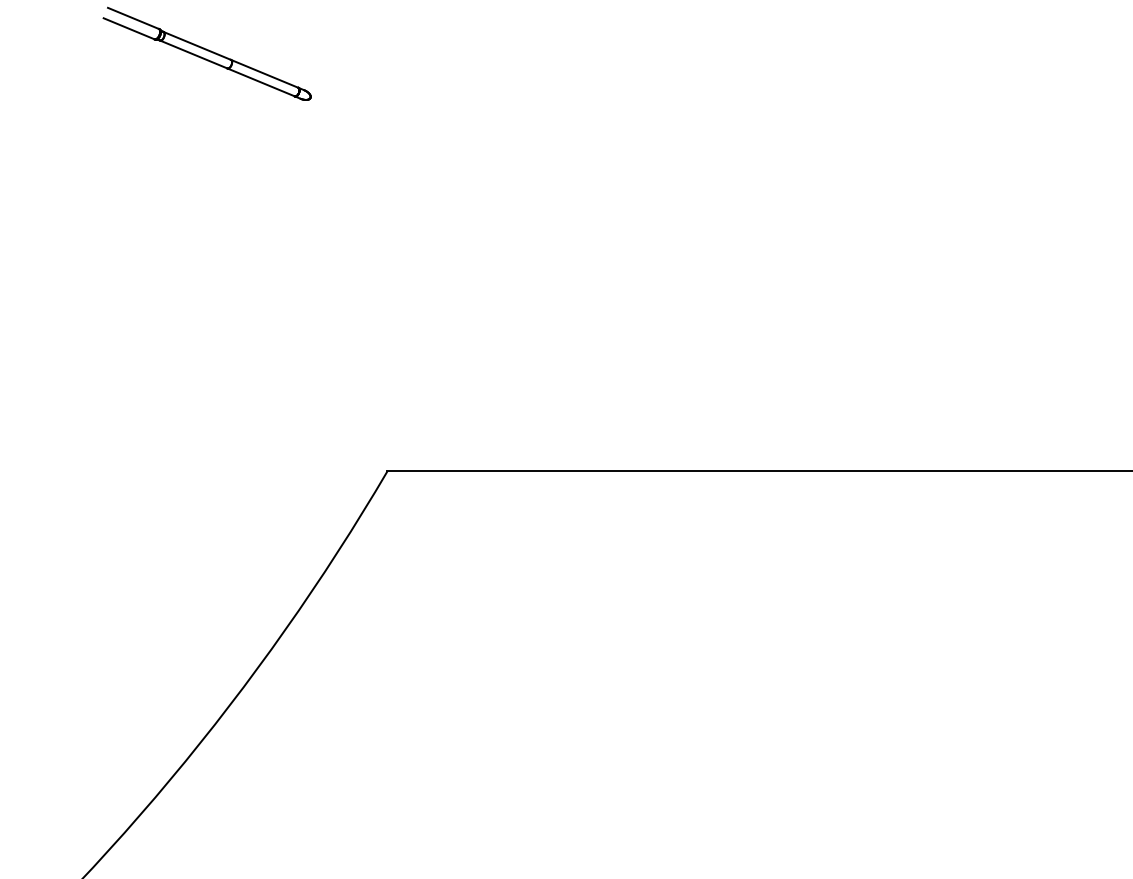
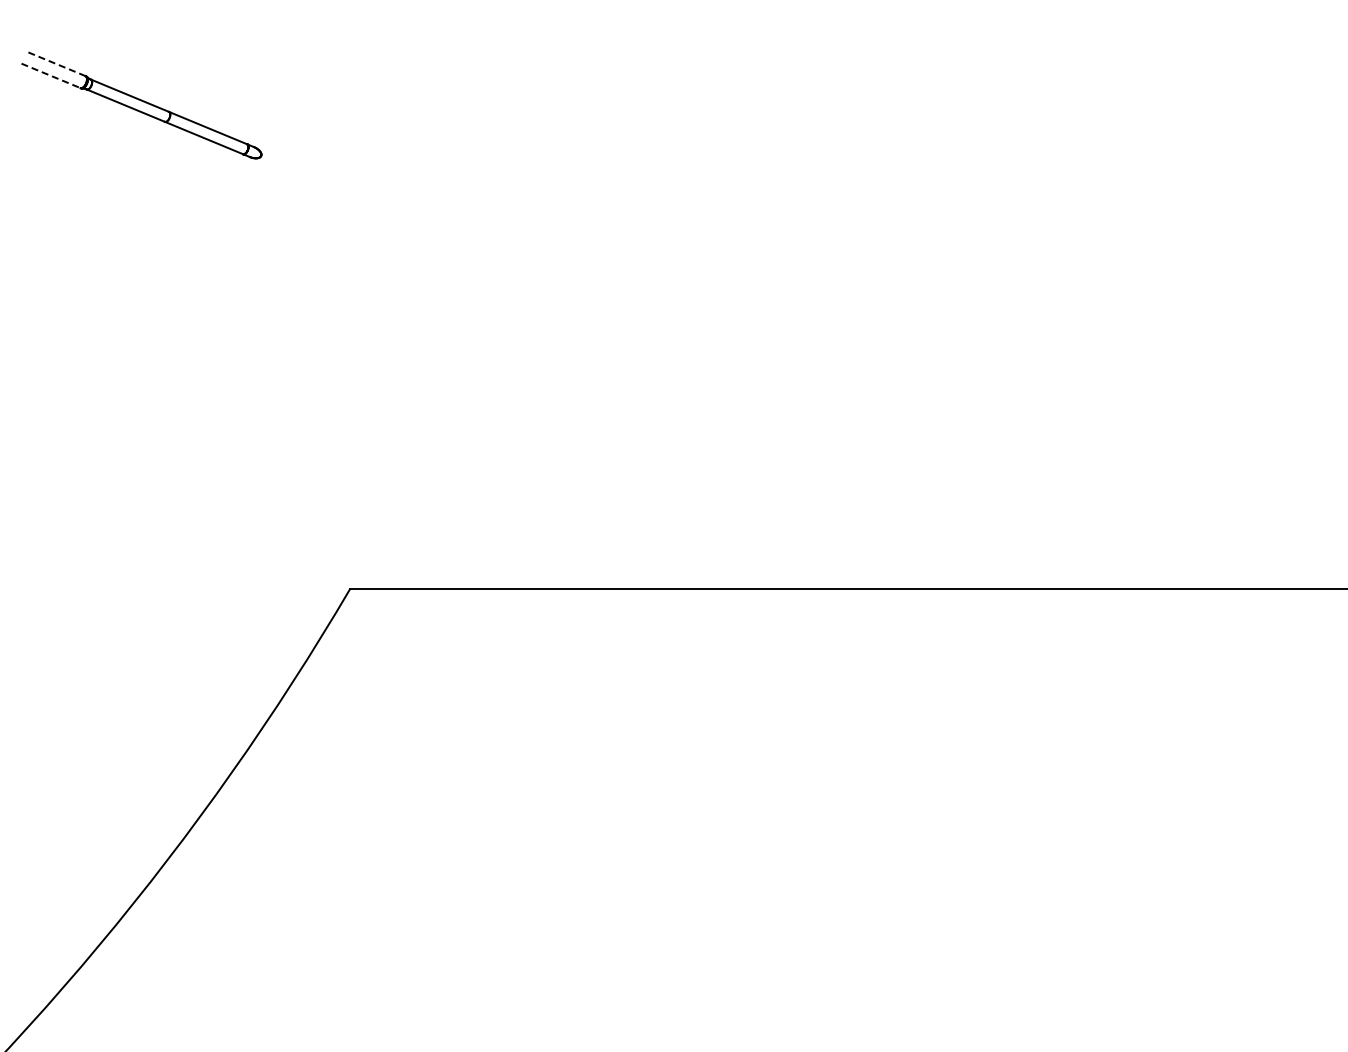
line: (133, 18) -> (55, 63), solid -> dashed
line: (129, 29) -> (51, 76), solid -> dashed

